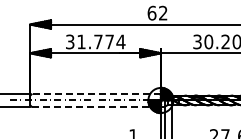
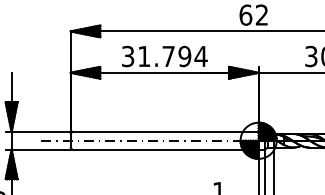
text: (109, 41) -> (184, 55), 31.774 -> 31.794
line: (96, 94) -> (165, 132), dashed -> solid
line: (96, 106) -> (165, 149), dashed -> solid

